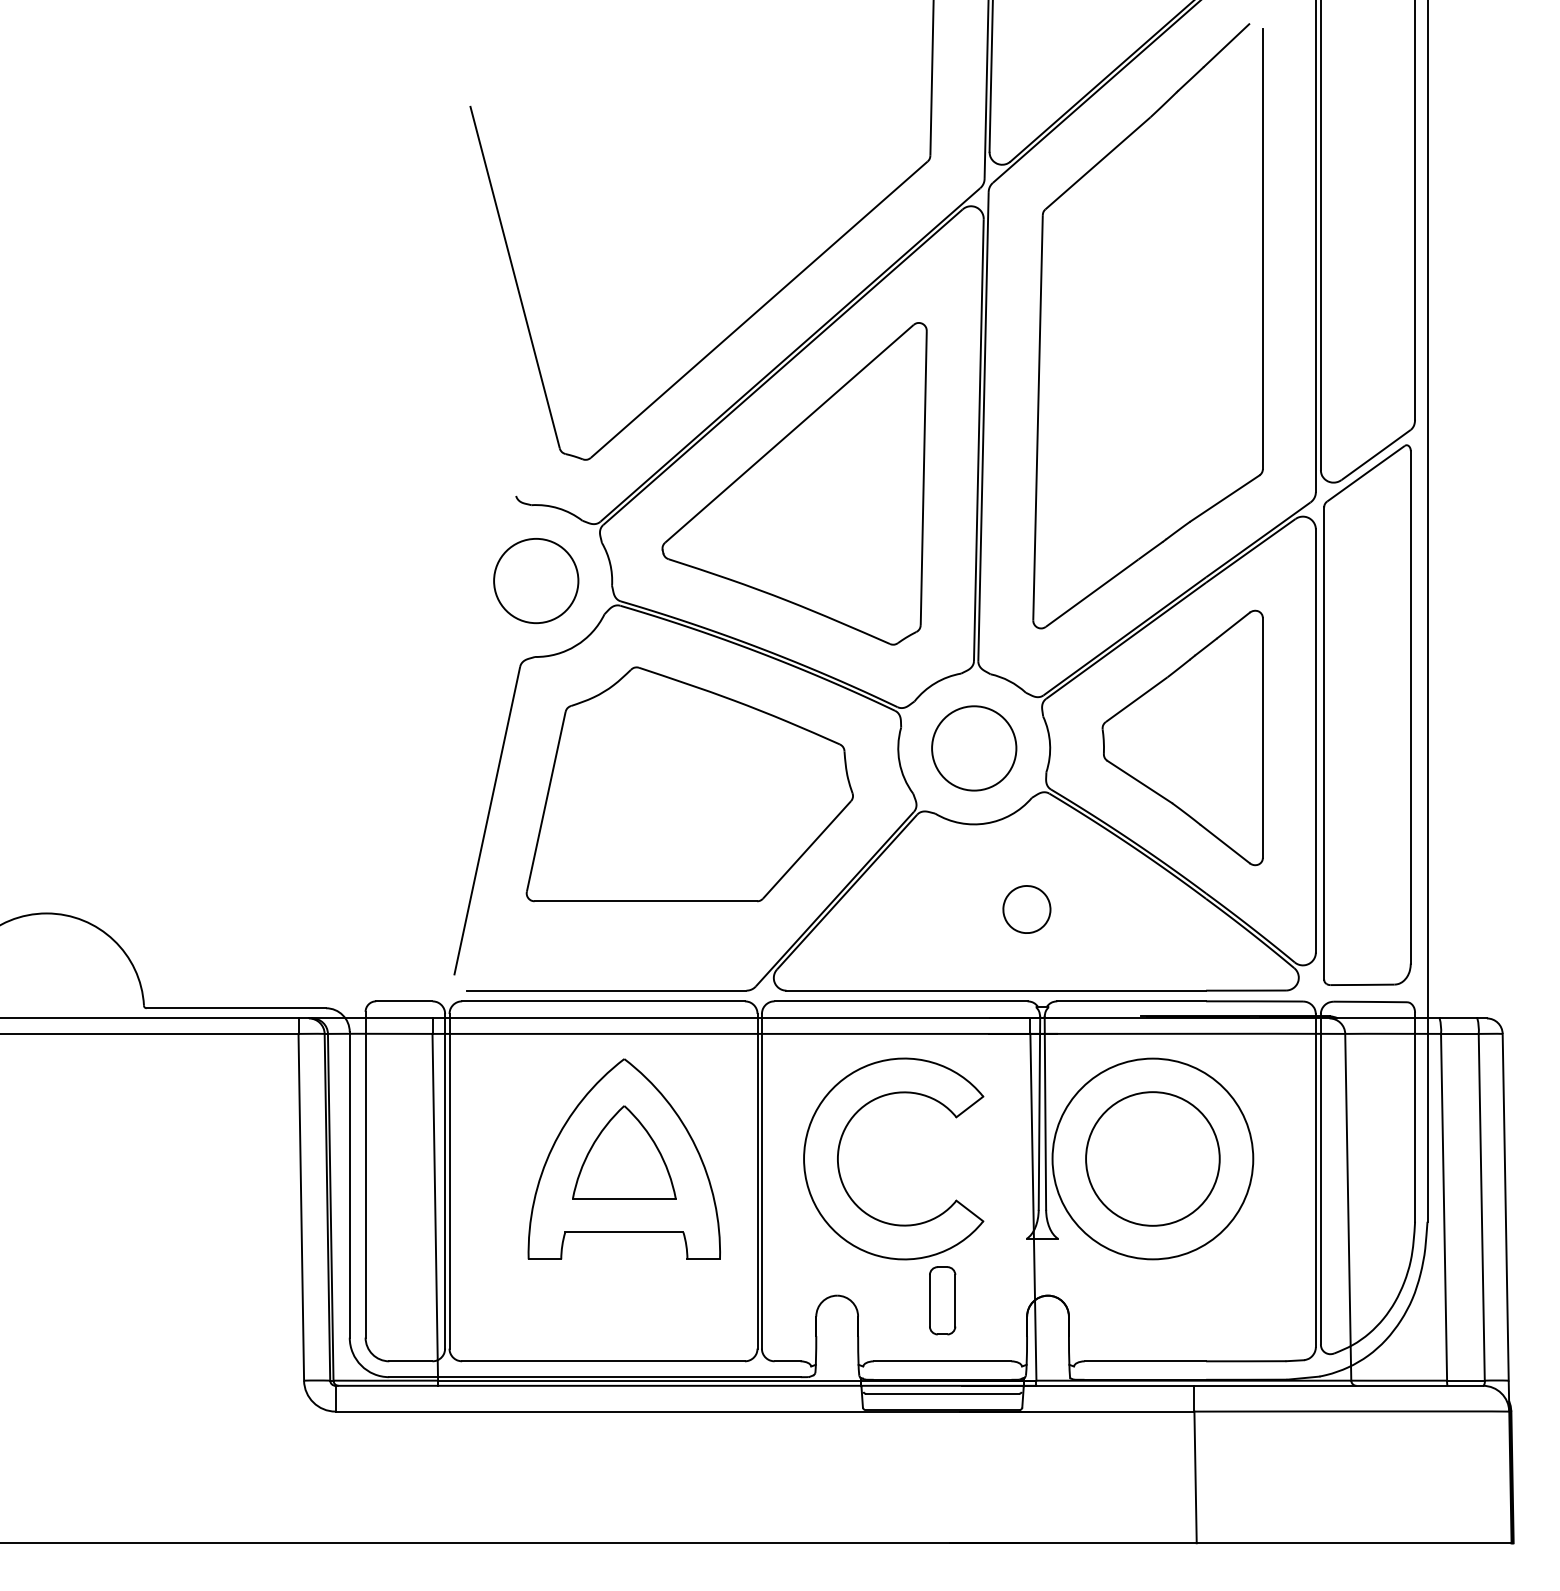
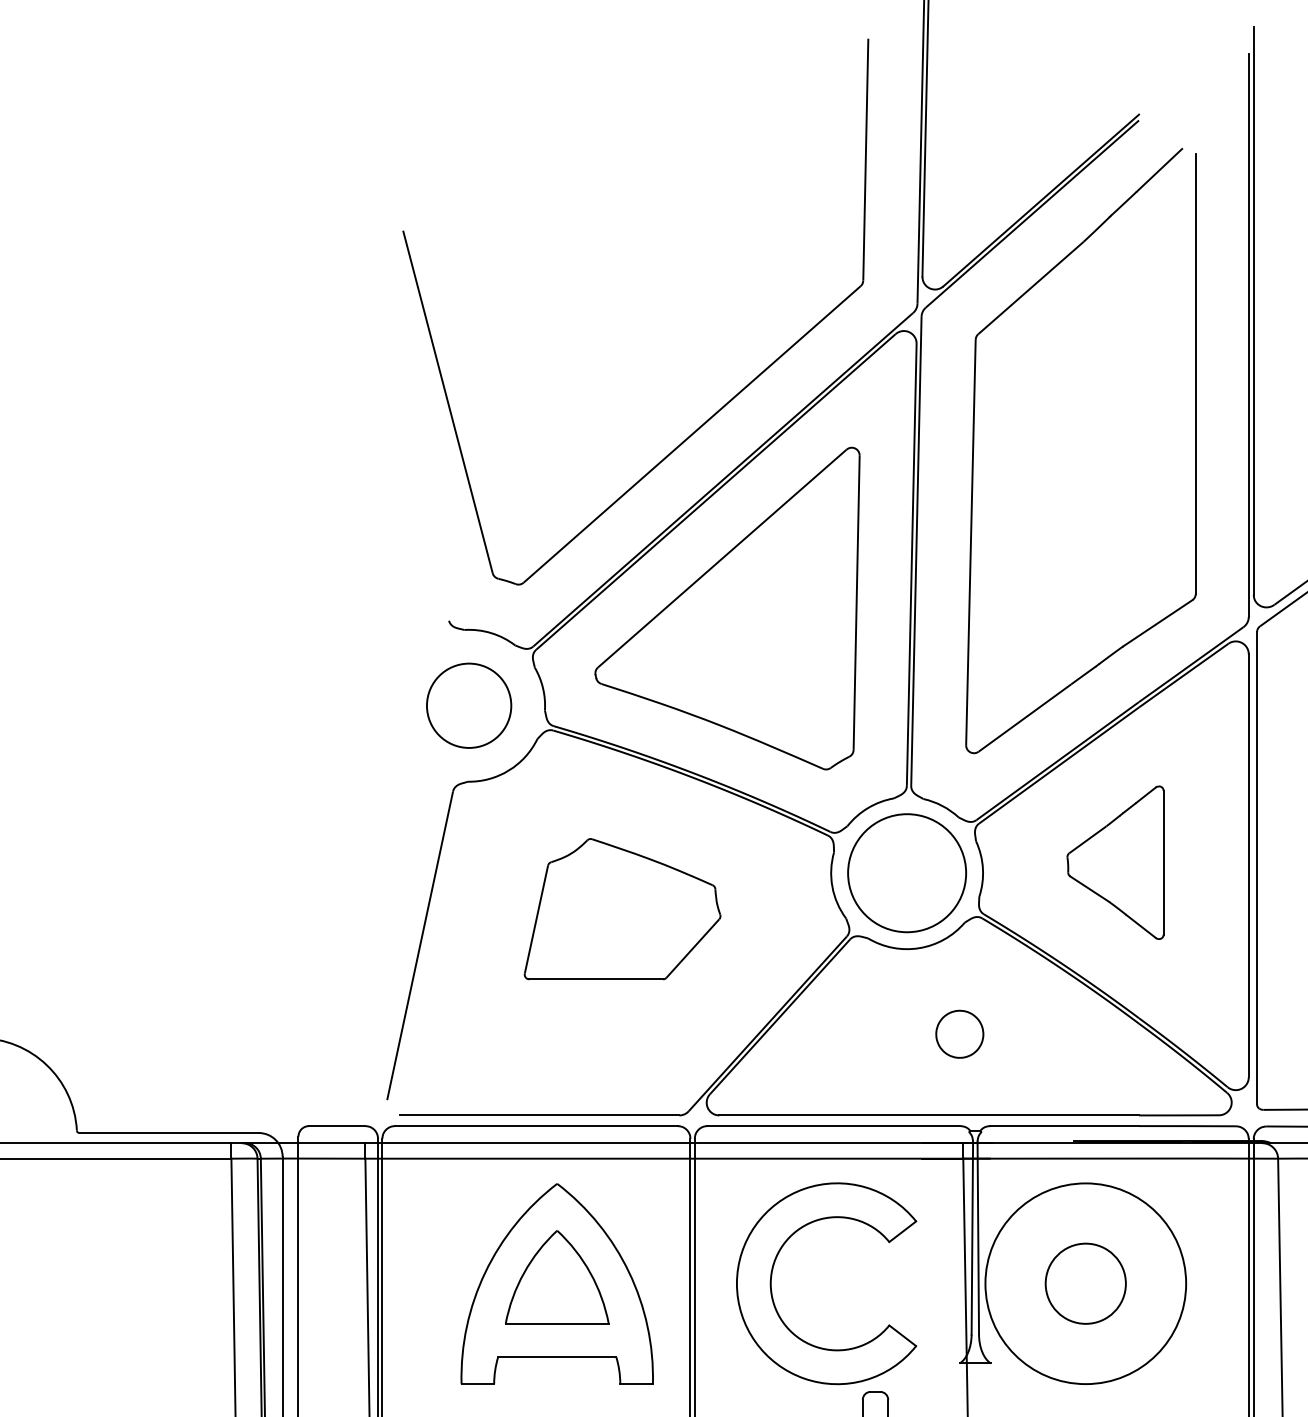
part: (1182, 737) -> (1115, 862), size x0.6
circle: (974, 748) -> (907, 873), size x1.4
part: (689, 784) -> (622, 909), size x0.6
circle: (1152, 1158) -> (1085, 1283), size x0.6

